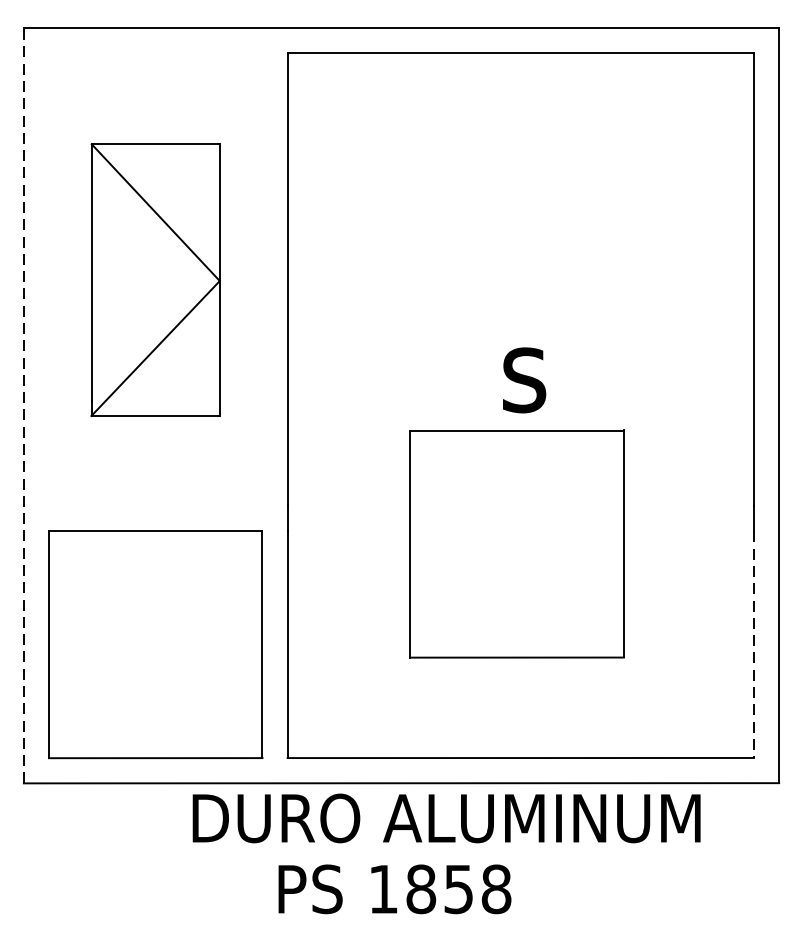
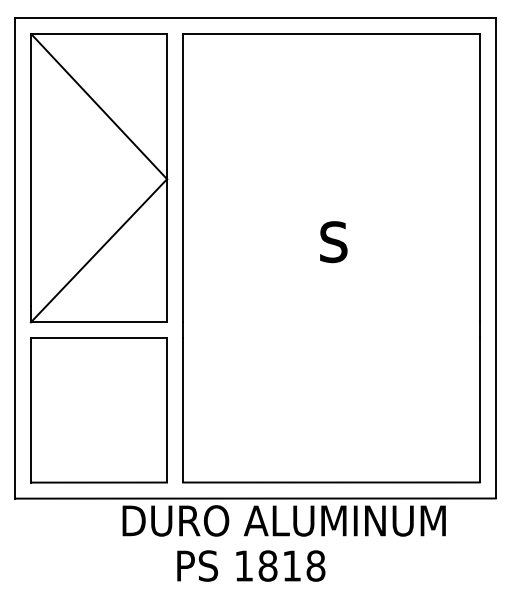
part: (154, 280) -> (98, 178), size x1.67
line: (24, 404) -> (15, 257), dashed -> solid
part: (516, 544) -> (328, 346), removed
line: (753, 644) -> (479, 410), dashed -> solid
text: (458, 888) -> (291, 565), 1858 -> 1818

